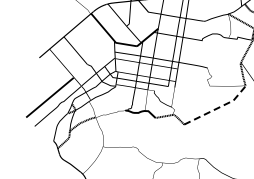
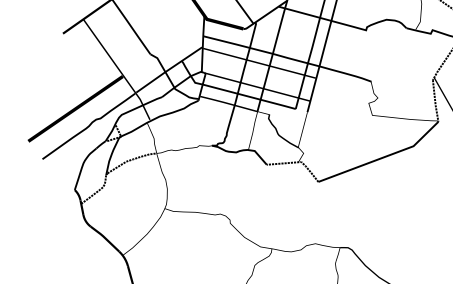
line: (218, 107) -> (384, 156), dashed -> solid

